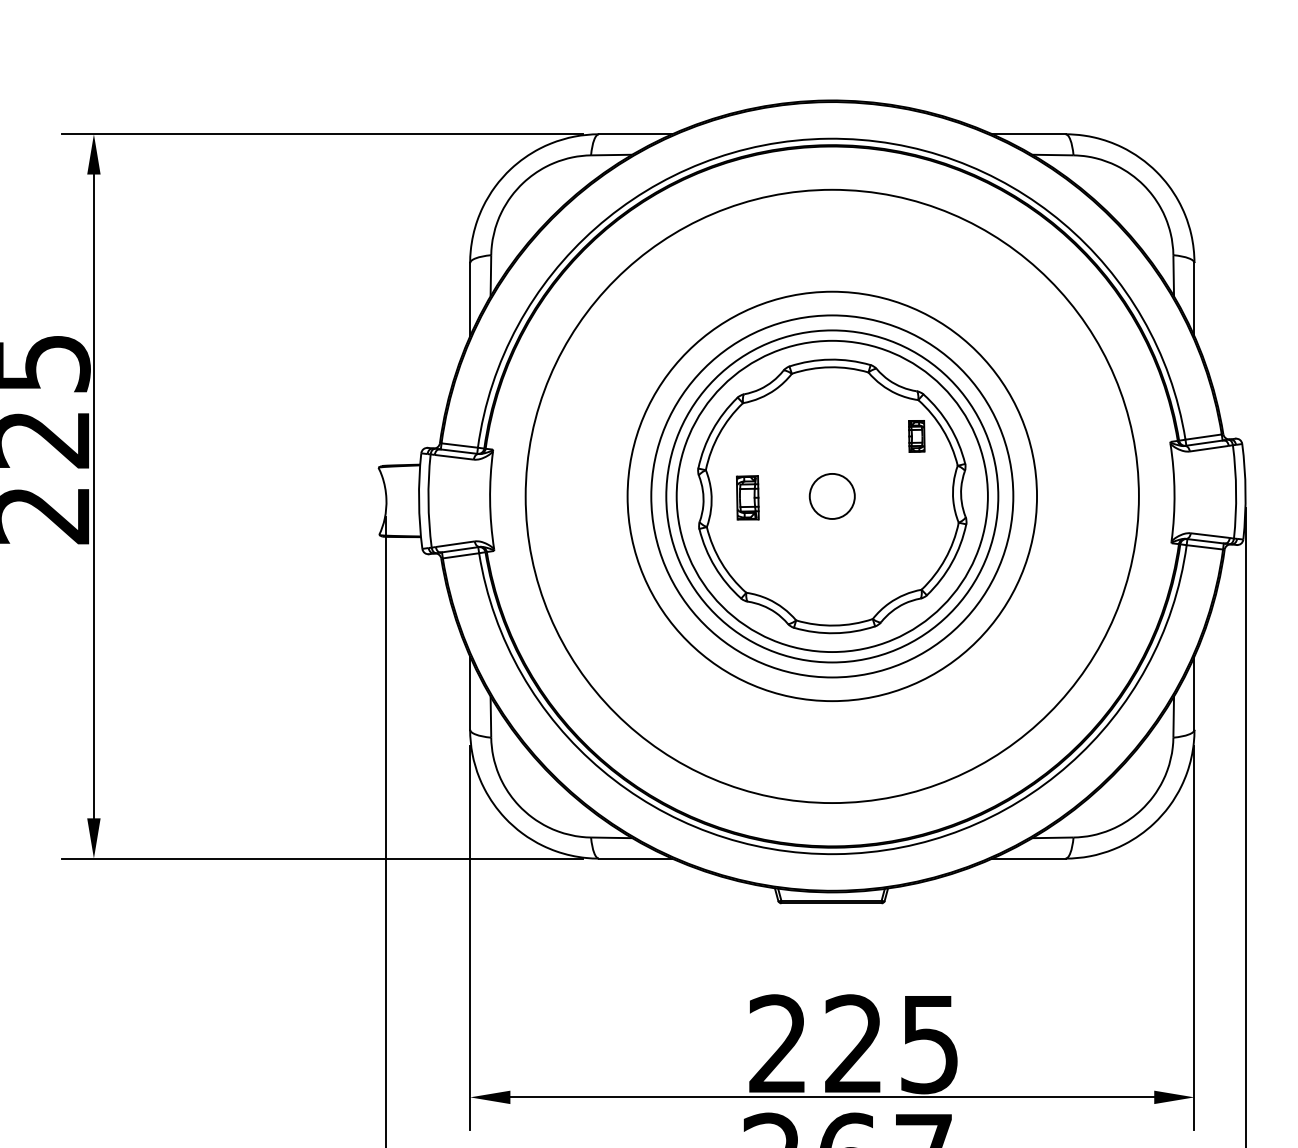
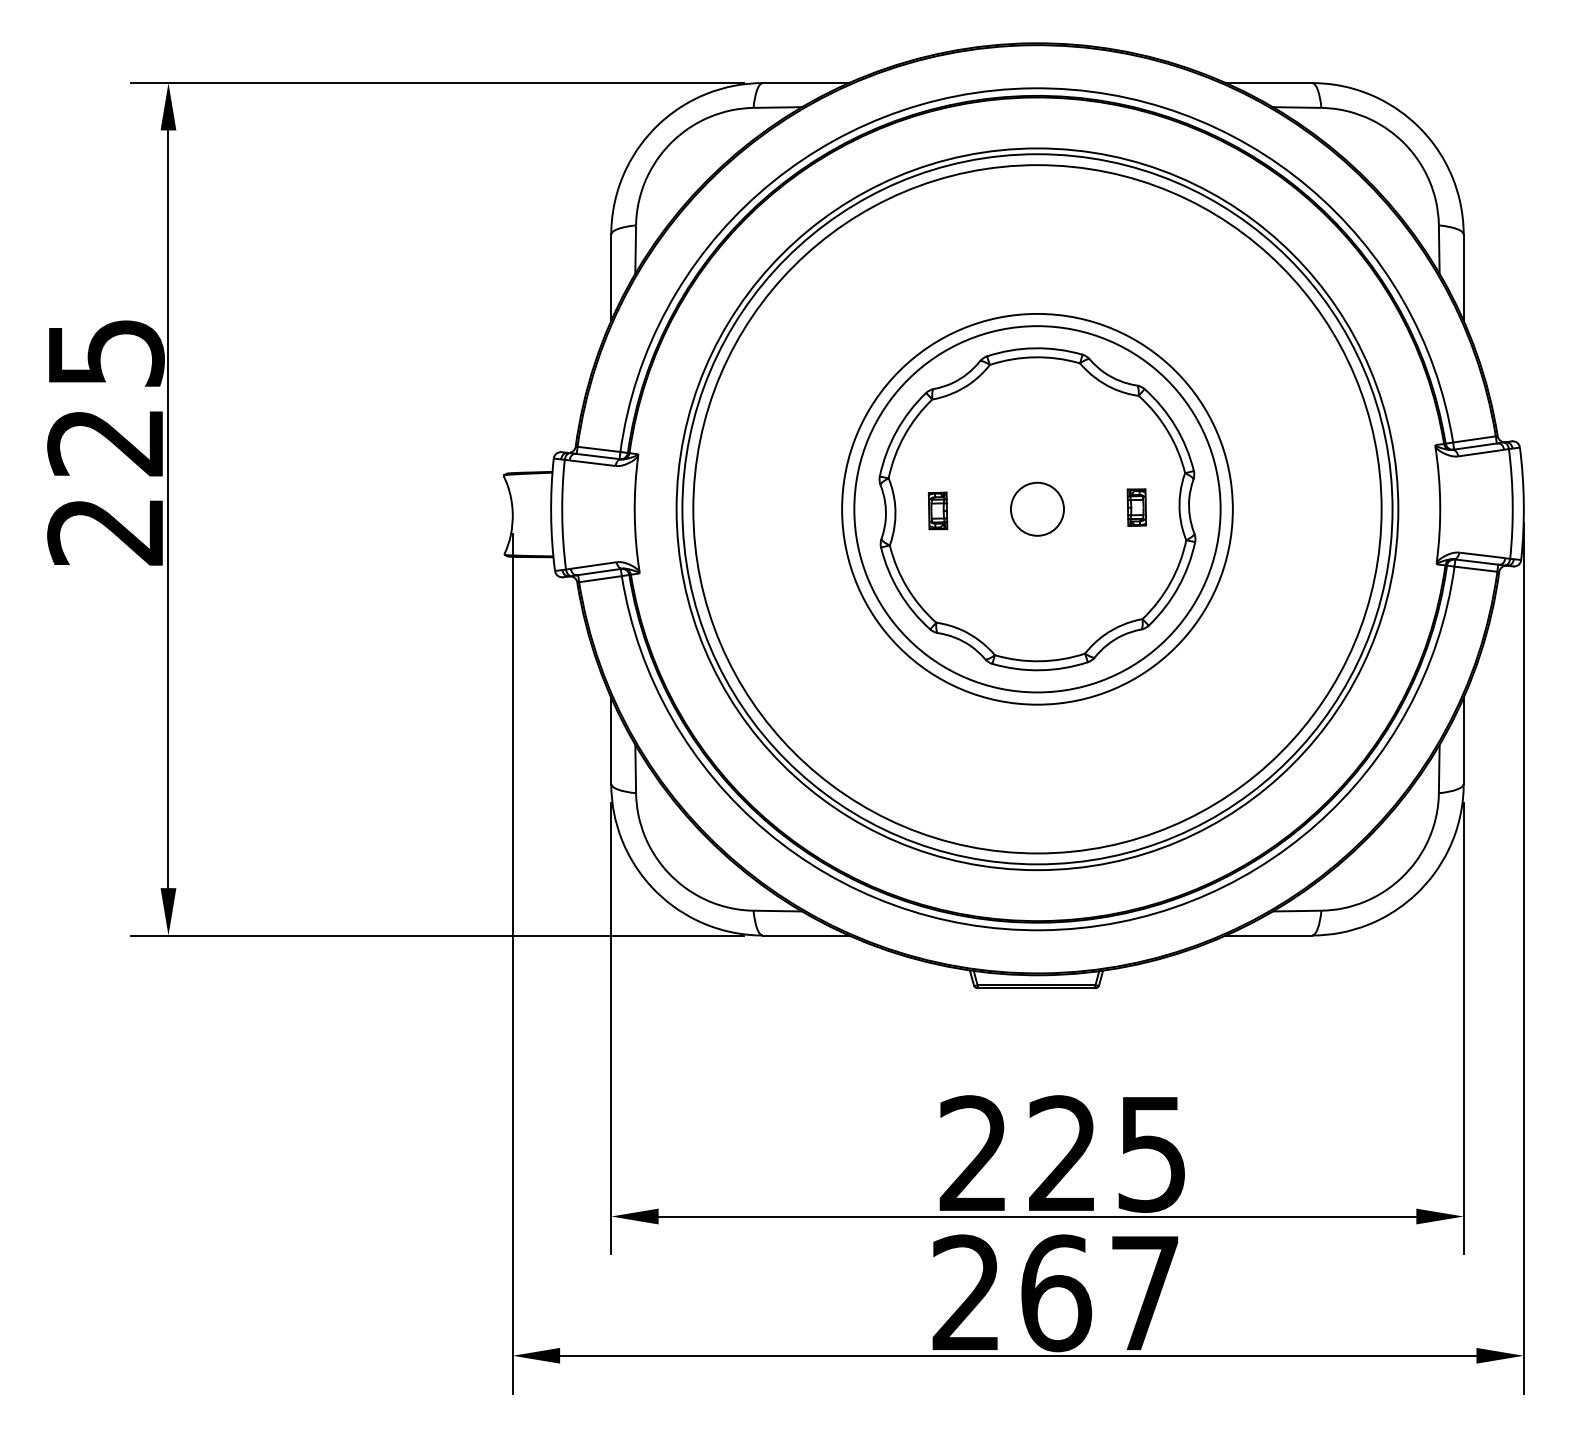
part: (916, 436) -> (1136, 507), moved
circle: (832, 496) -> (1037, 509), size x1.43
circle: (832, 496) -> (1037, 509), size x1.67
part: (747, 497) -> (937, 510), size x0.71

